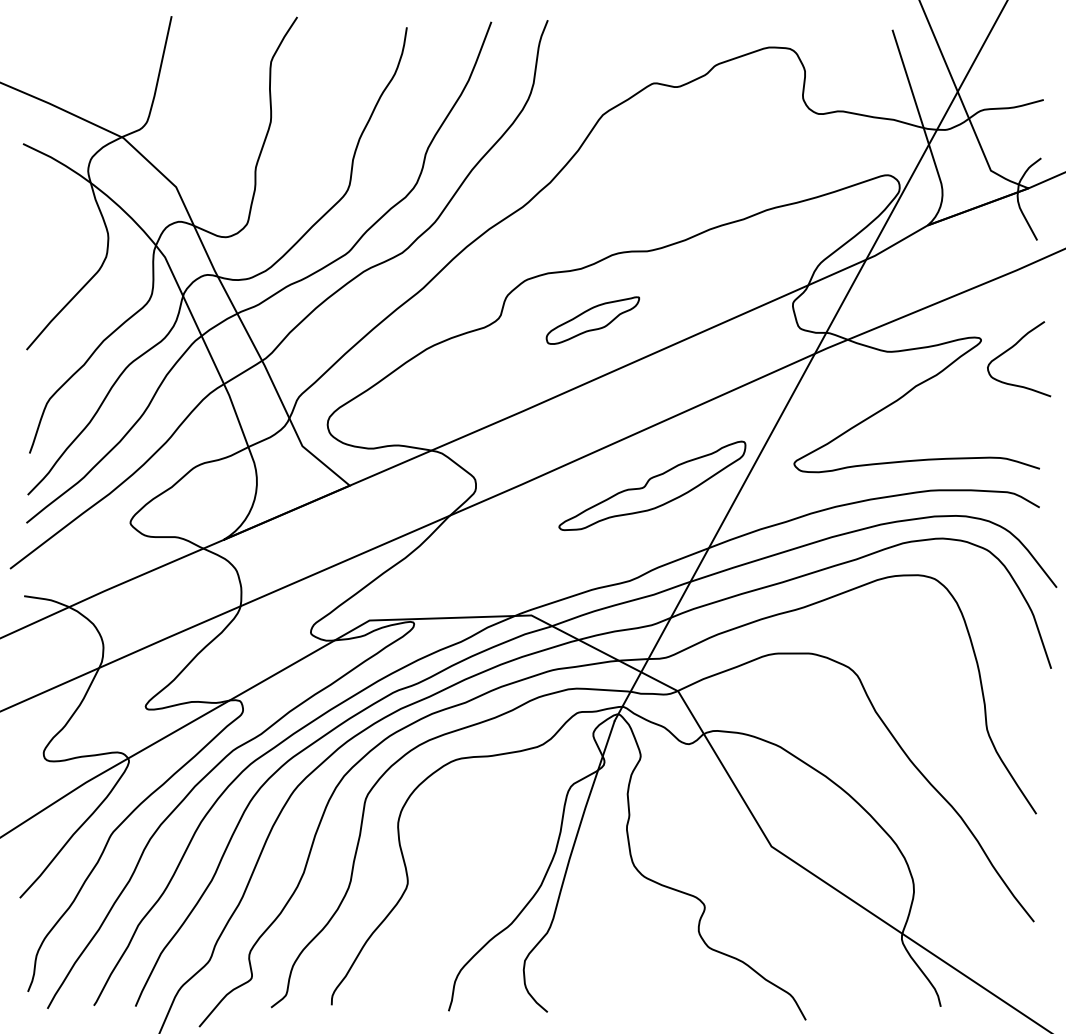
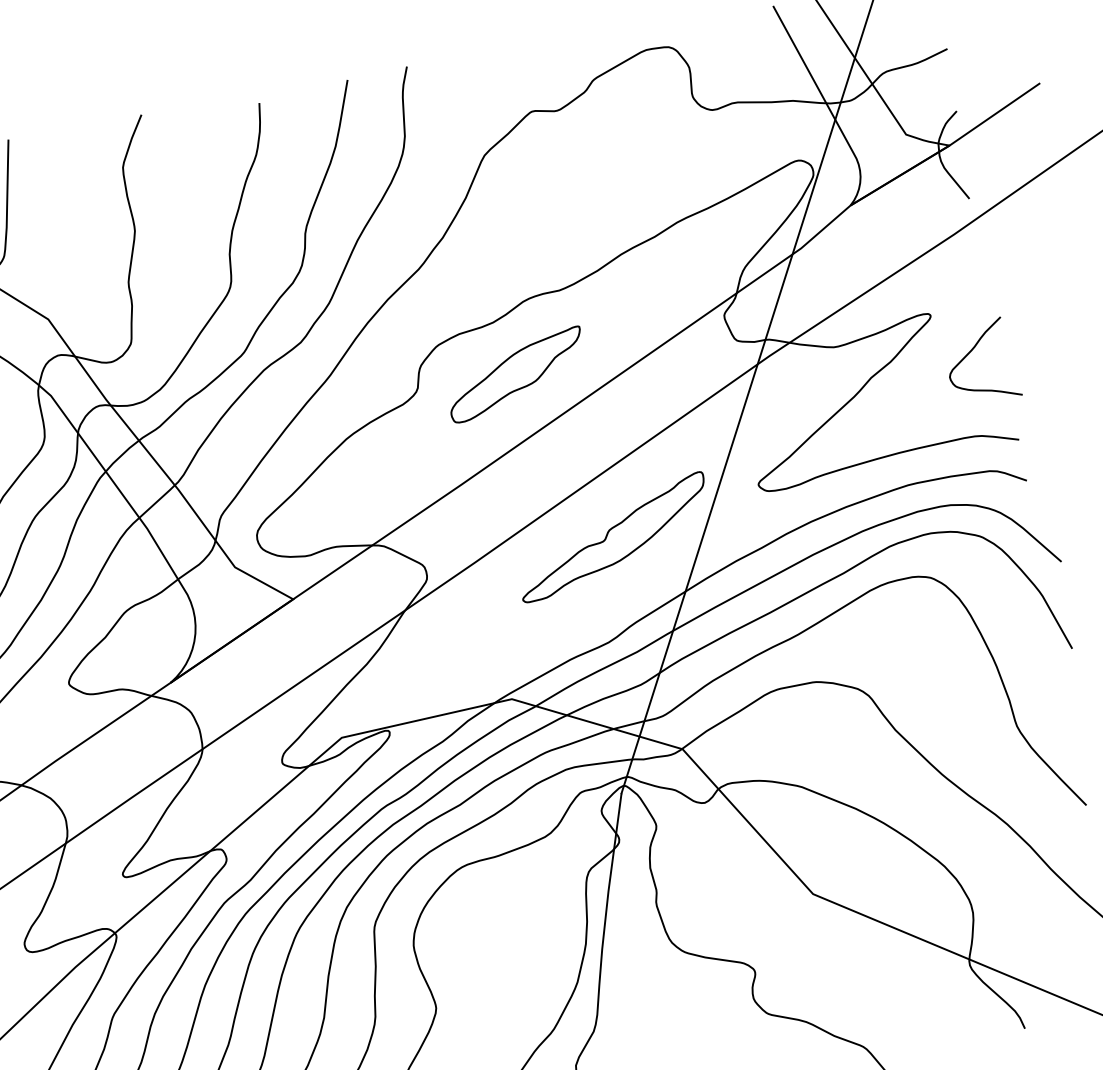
part: (592, 320) -> (515, 374), size x1.43
curve: (1013, 347) -> (972, 350), moved

